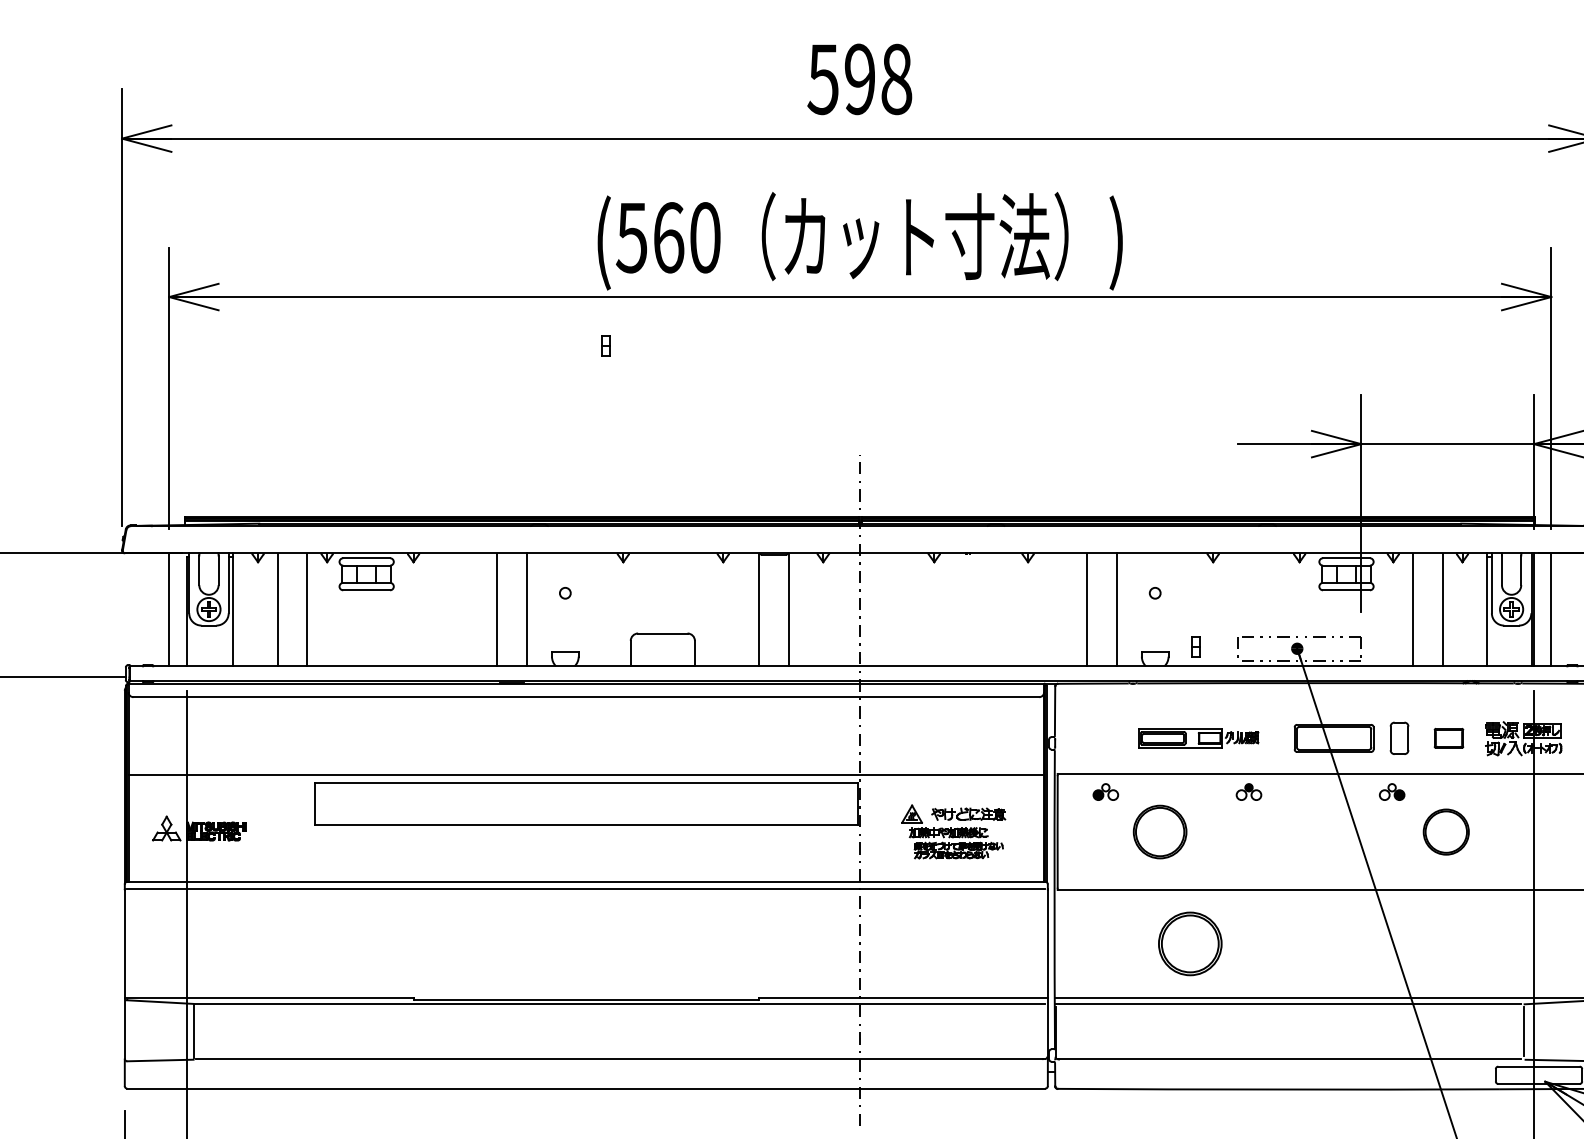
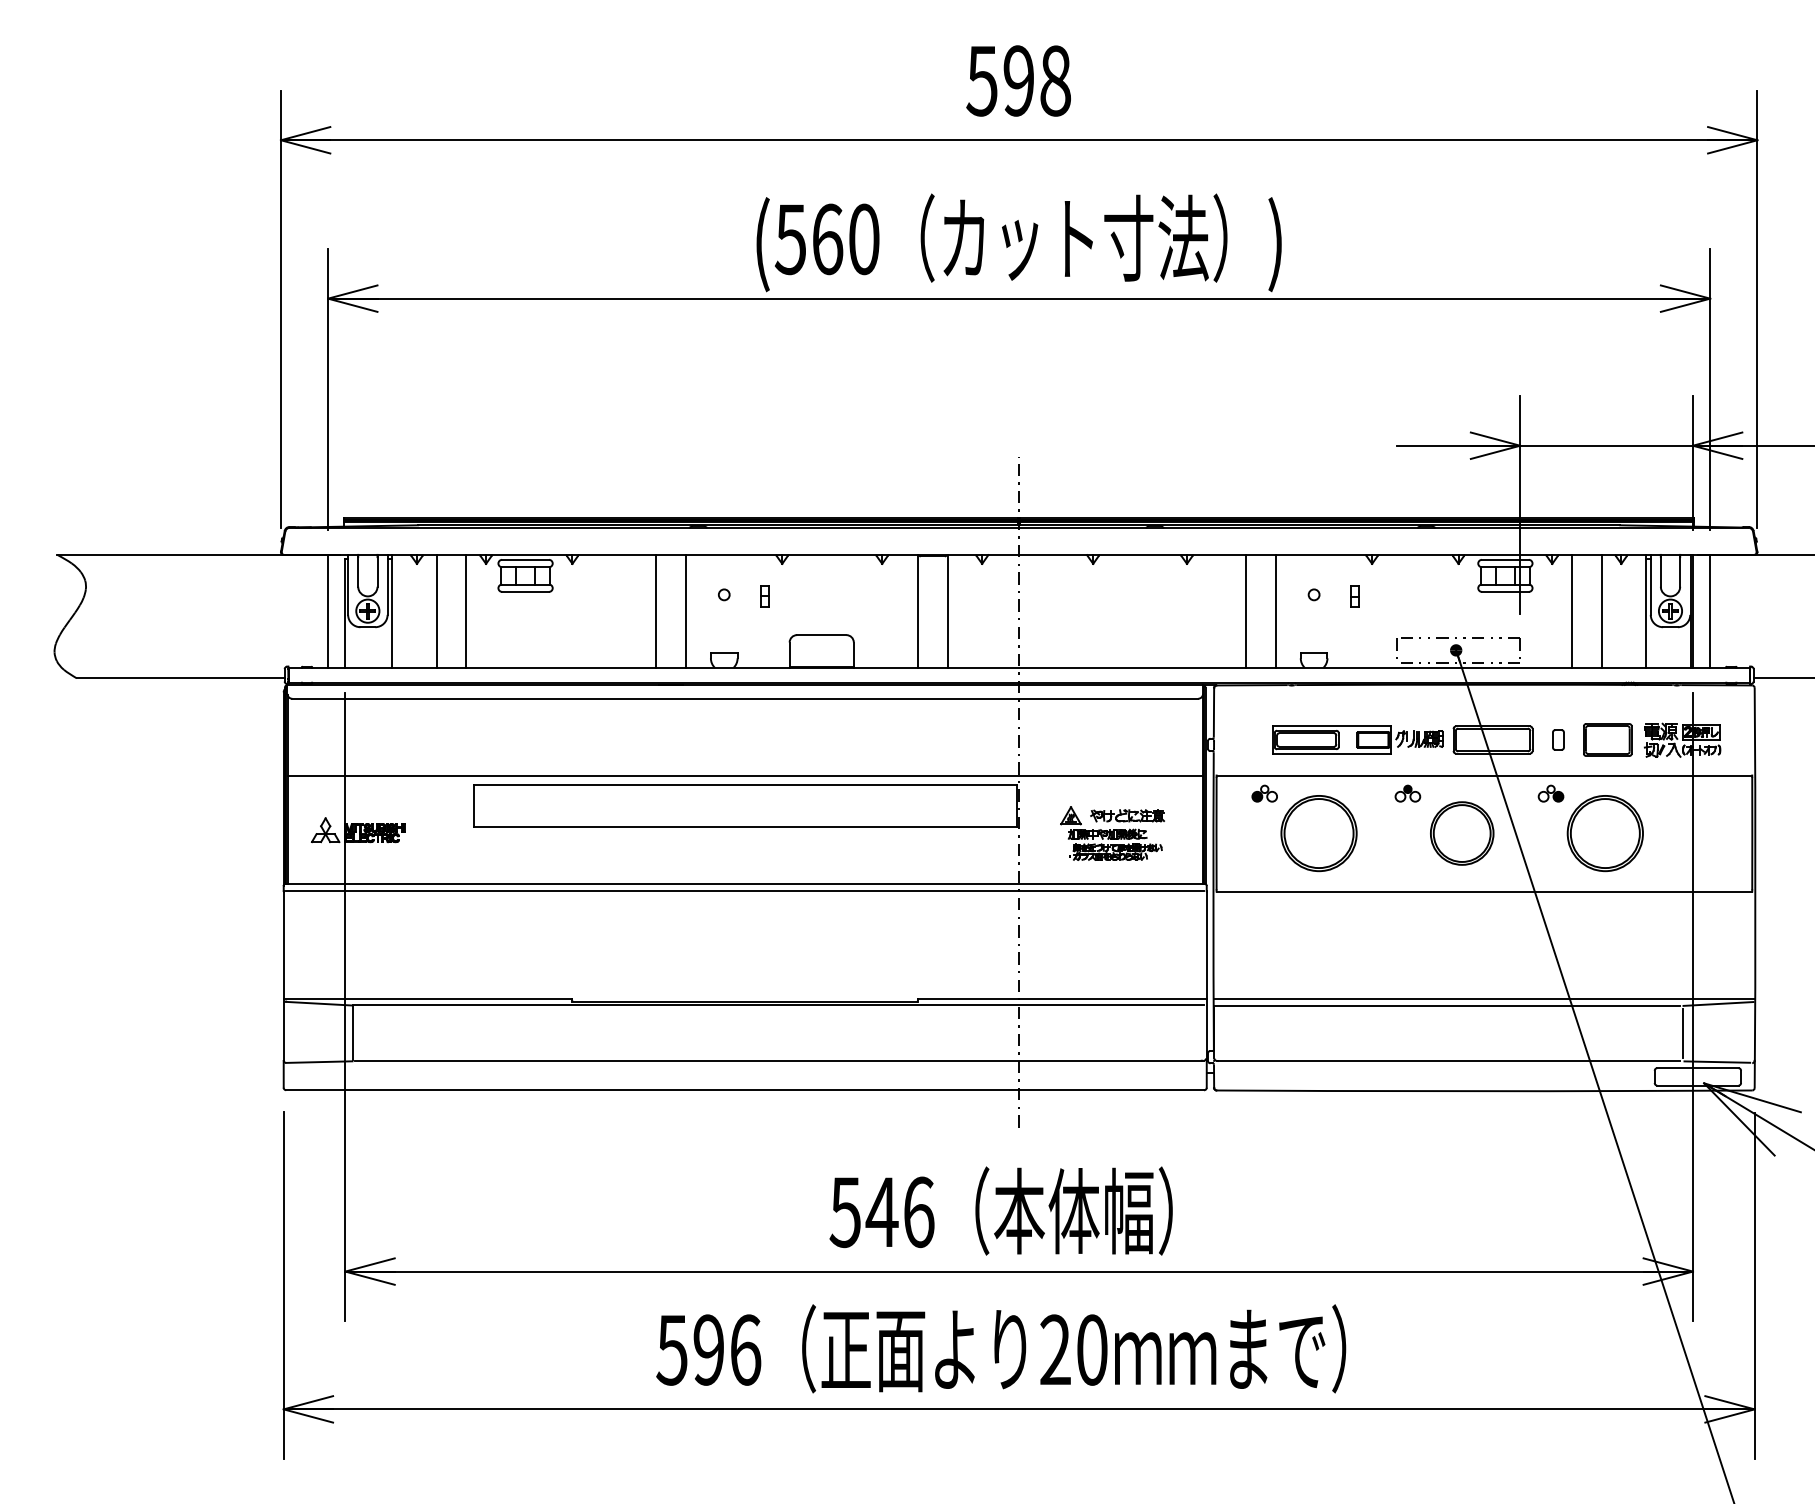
part: (605, 345) -> (764, 596), moved
part: (1195, 646) -> (1354, 596), moved
part: (1198, 737) -> (1357, 739), size x1.43
part: (1399, 737) -> (1558, 739), size x0.62
part: (1448, 737) -> (1607, 739), size x1.67
part: (1159, 831) -> (1318, 833), size x1.43
part: (1445, 831) -> (1604, 833), size x1.67
part: (1190, 943) -> (1462, 833), moved

